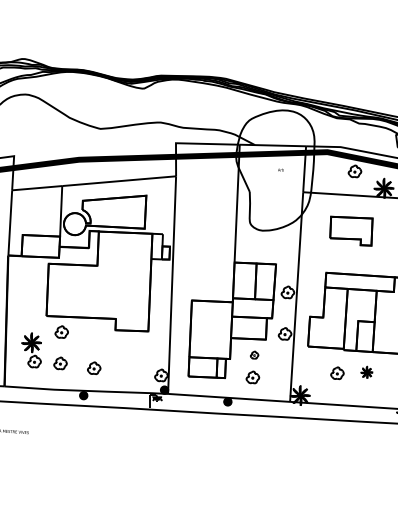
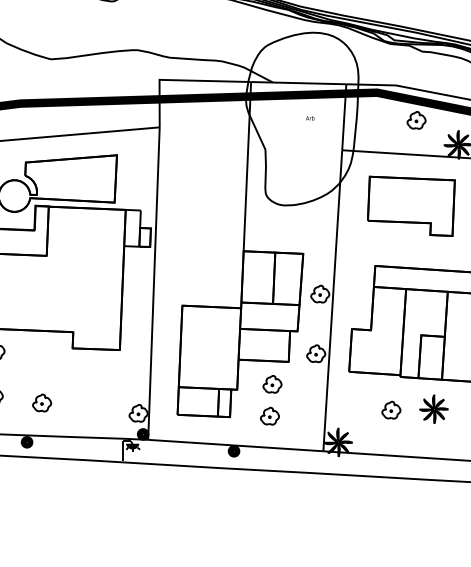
part: (351, 230) -> (411, 205), size x1.43
part: (254, 354) -> (272, 383), size x1.67
part: (366, 372) -> (433, 409), size x1.67

